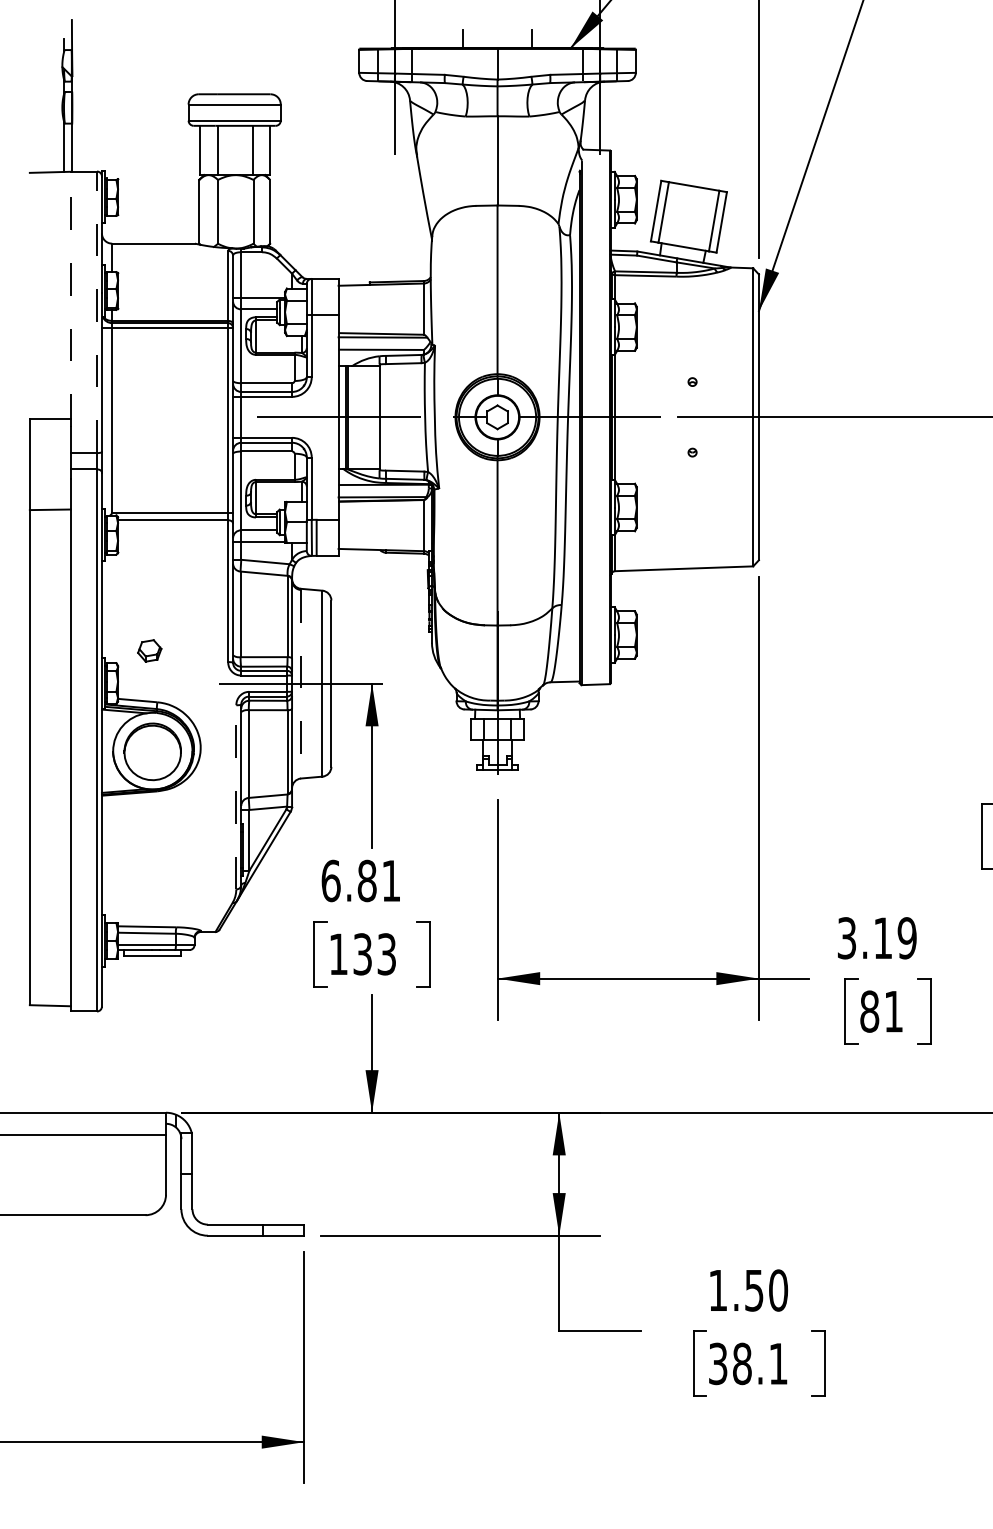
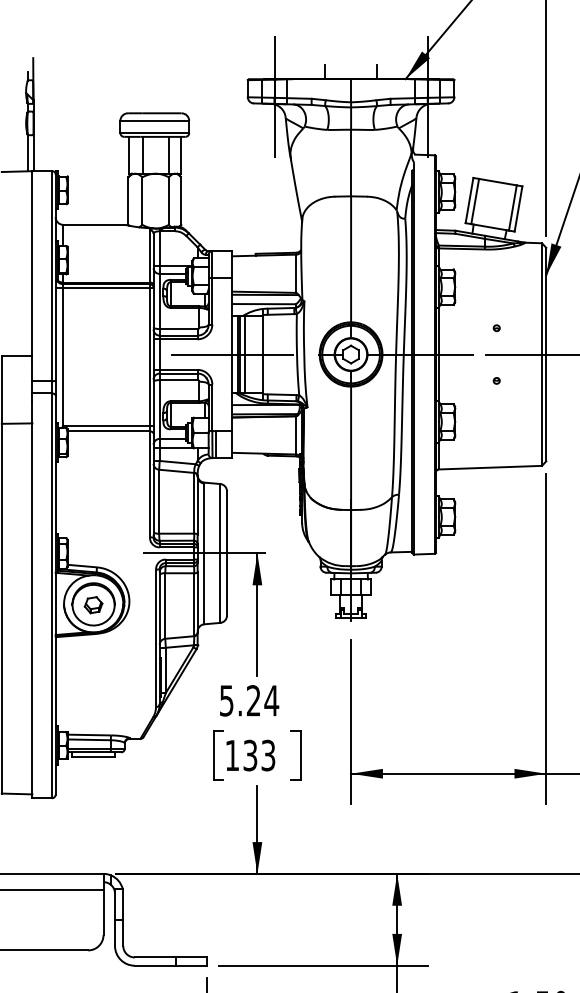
line: (70, 299) -> (32, 266), dashed -> solid
line: (97, 312) -> (52, 276), dashed -> solid
line: (355, 417) -> (245, 354), added
part: (149, 650) -> (93, 604), moved
line: (301, 684) -> (204, 554), dashed -> solid
line: (236, 796) -> (156, 637), dashed -> solid
text: (361, 880) -> (249, 700), 6.81 -> 5.24

